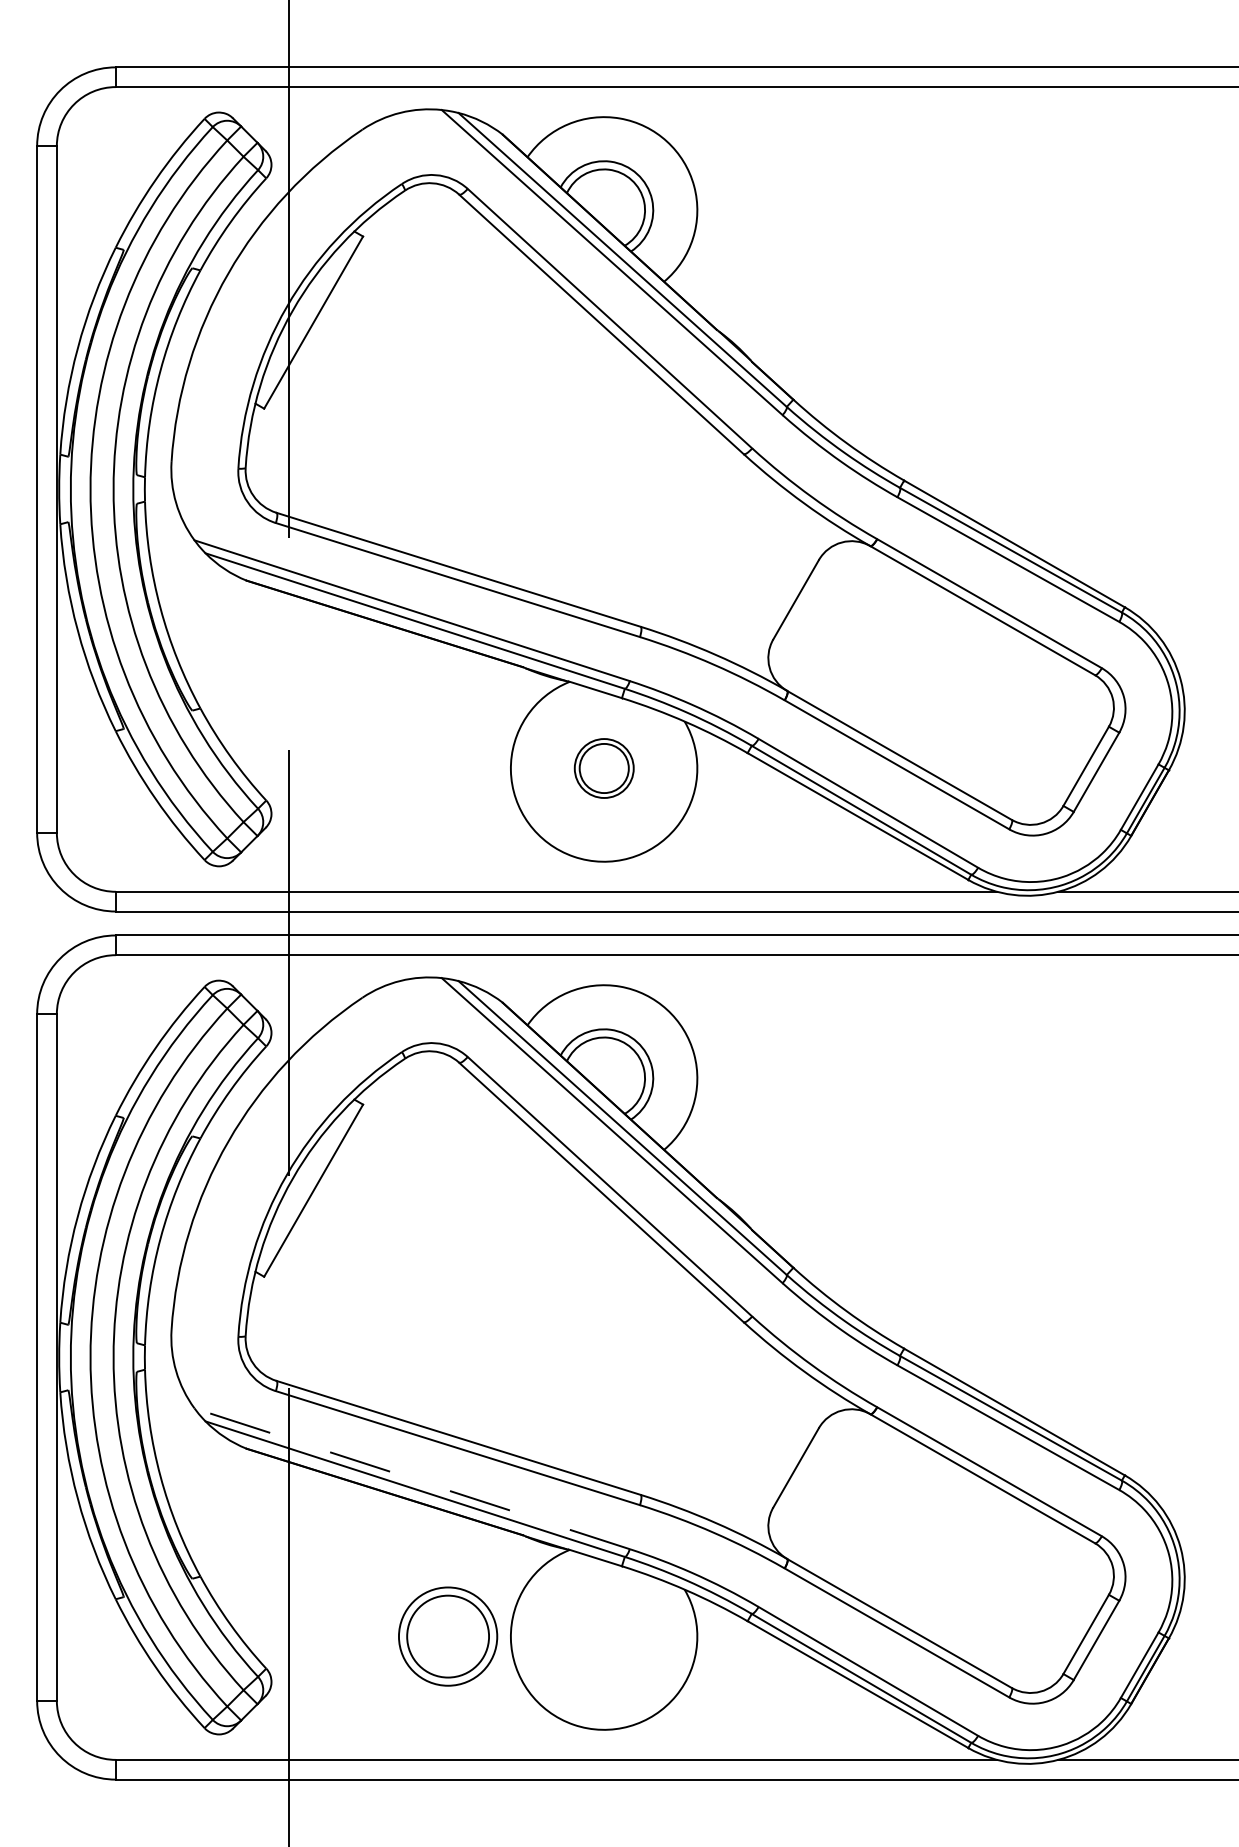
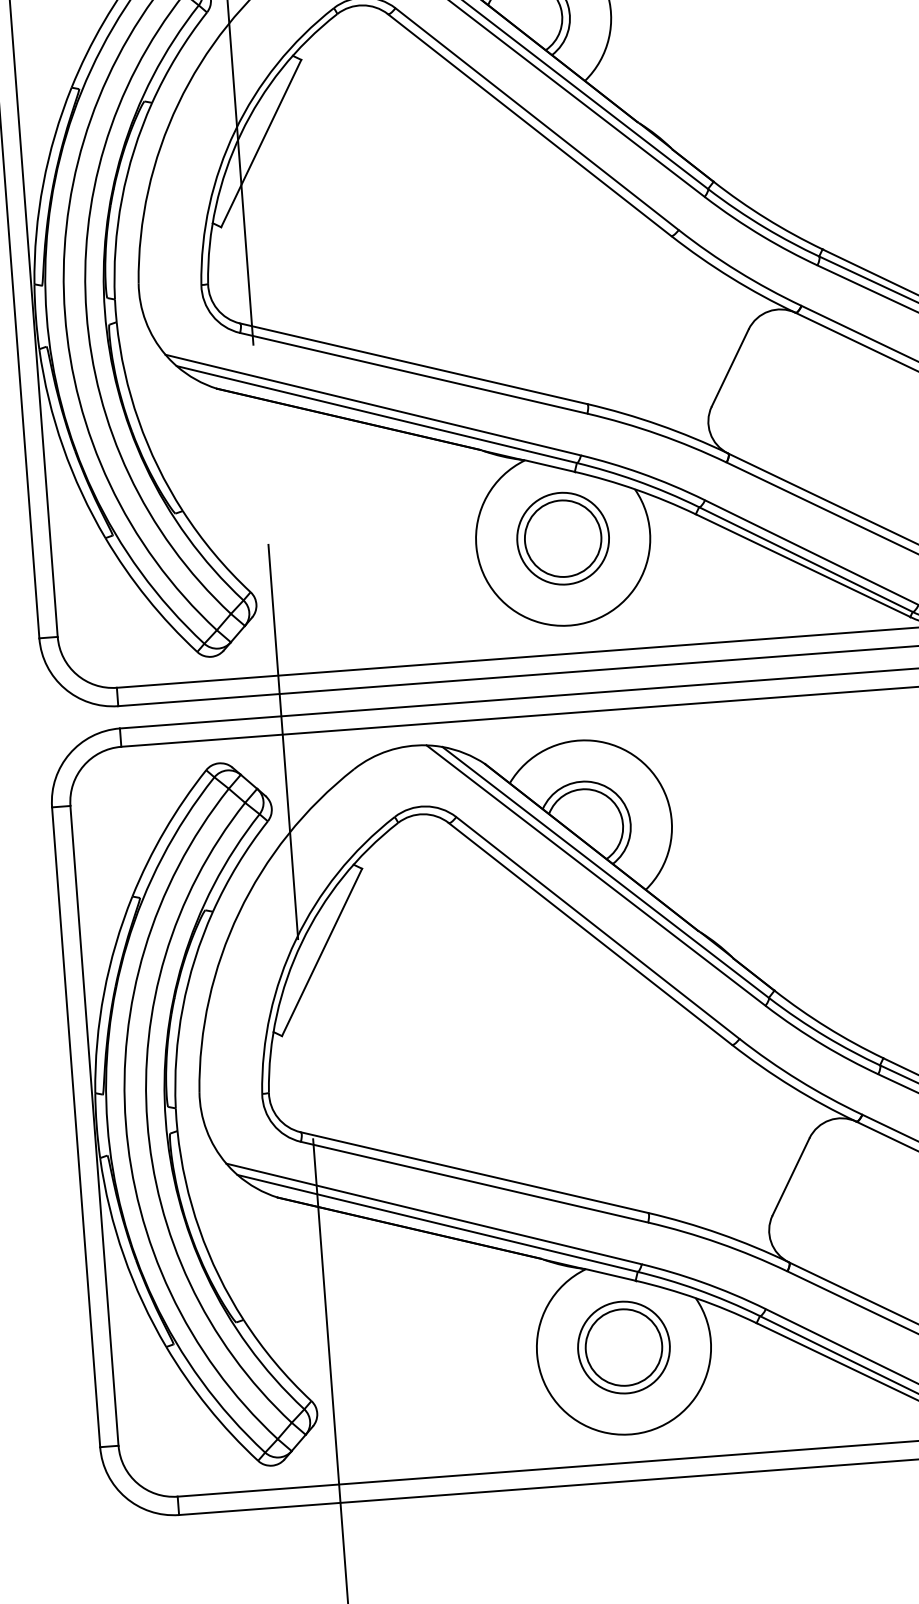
part: (604, 768) -> (563, 538), size x1.67
line: (412, 1478) -> (434, 1213), dashed -> solid
part: (448, 1636) -> (624, 1347), moved

